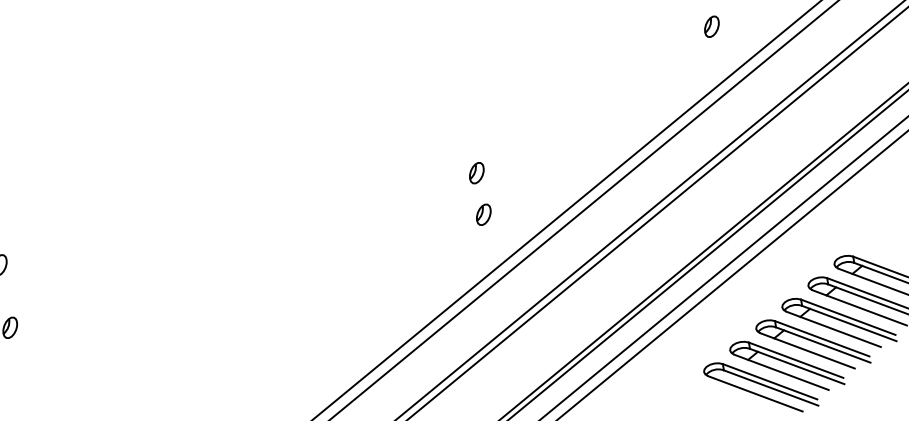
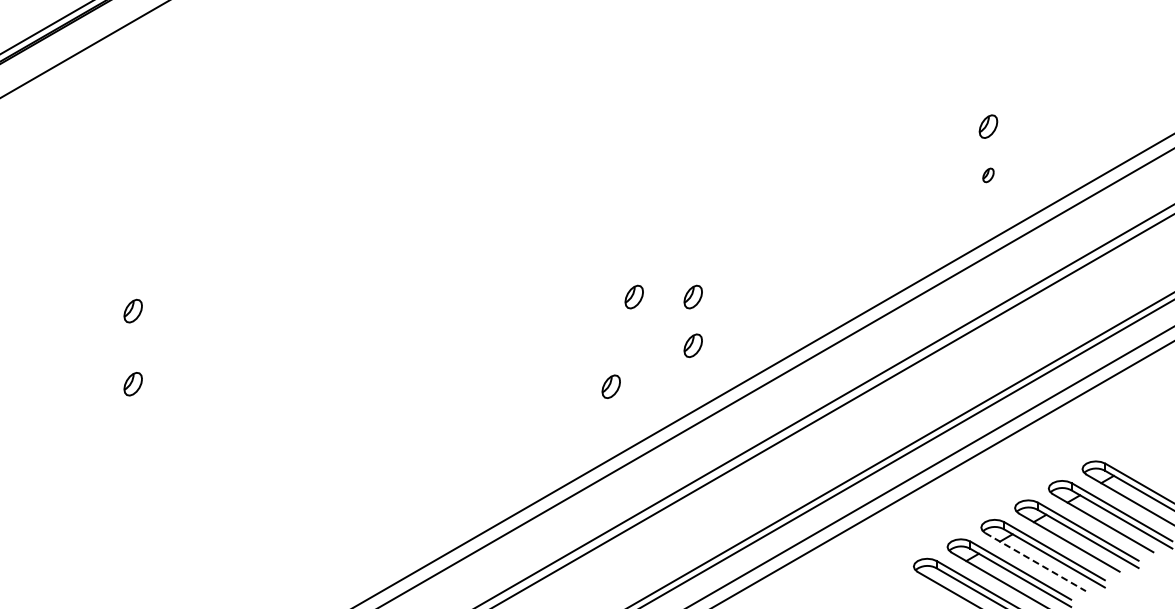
part: (711, 26) -> (988, 175), size x0.6
part: (425, 181) -> (633, 296), added
part: (418, 261) -> (610, 386), added
line: (808, 351) -> (1036, 562), solid -> dashed

